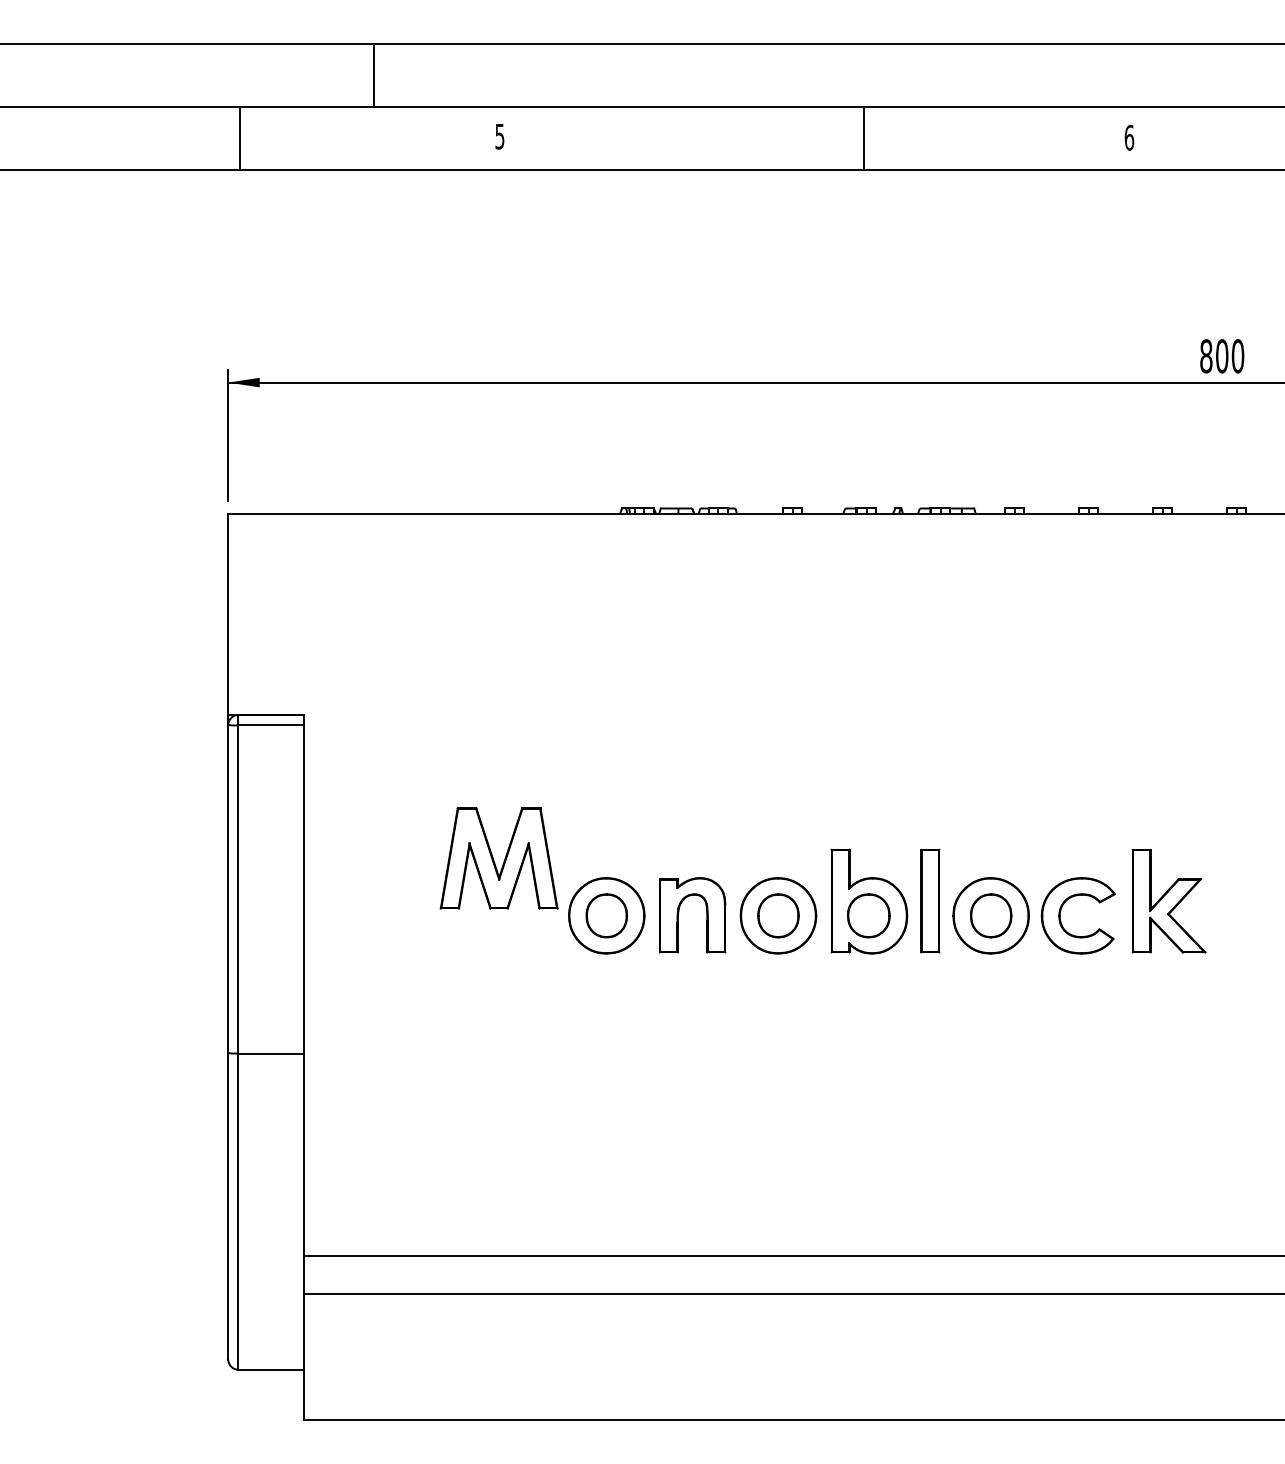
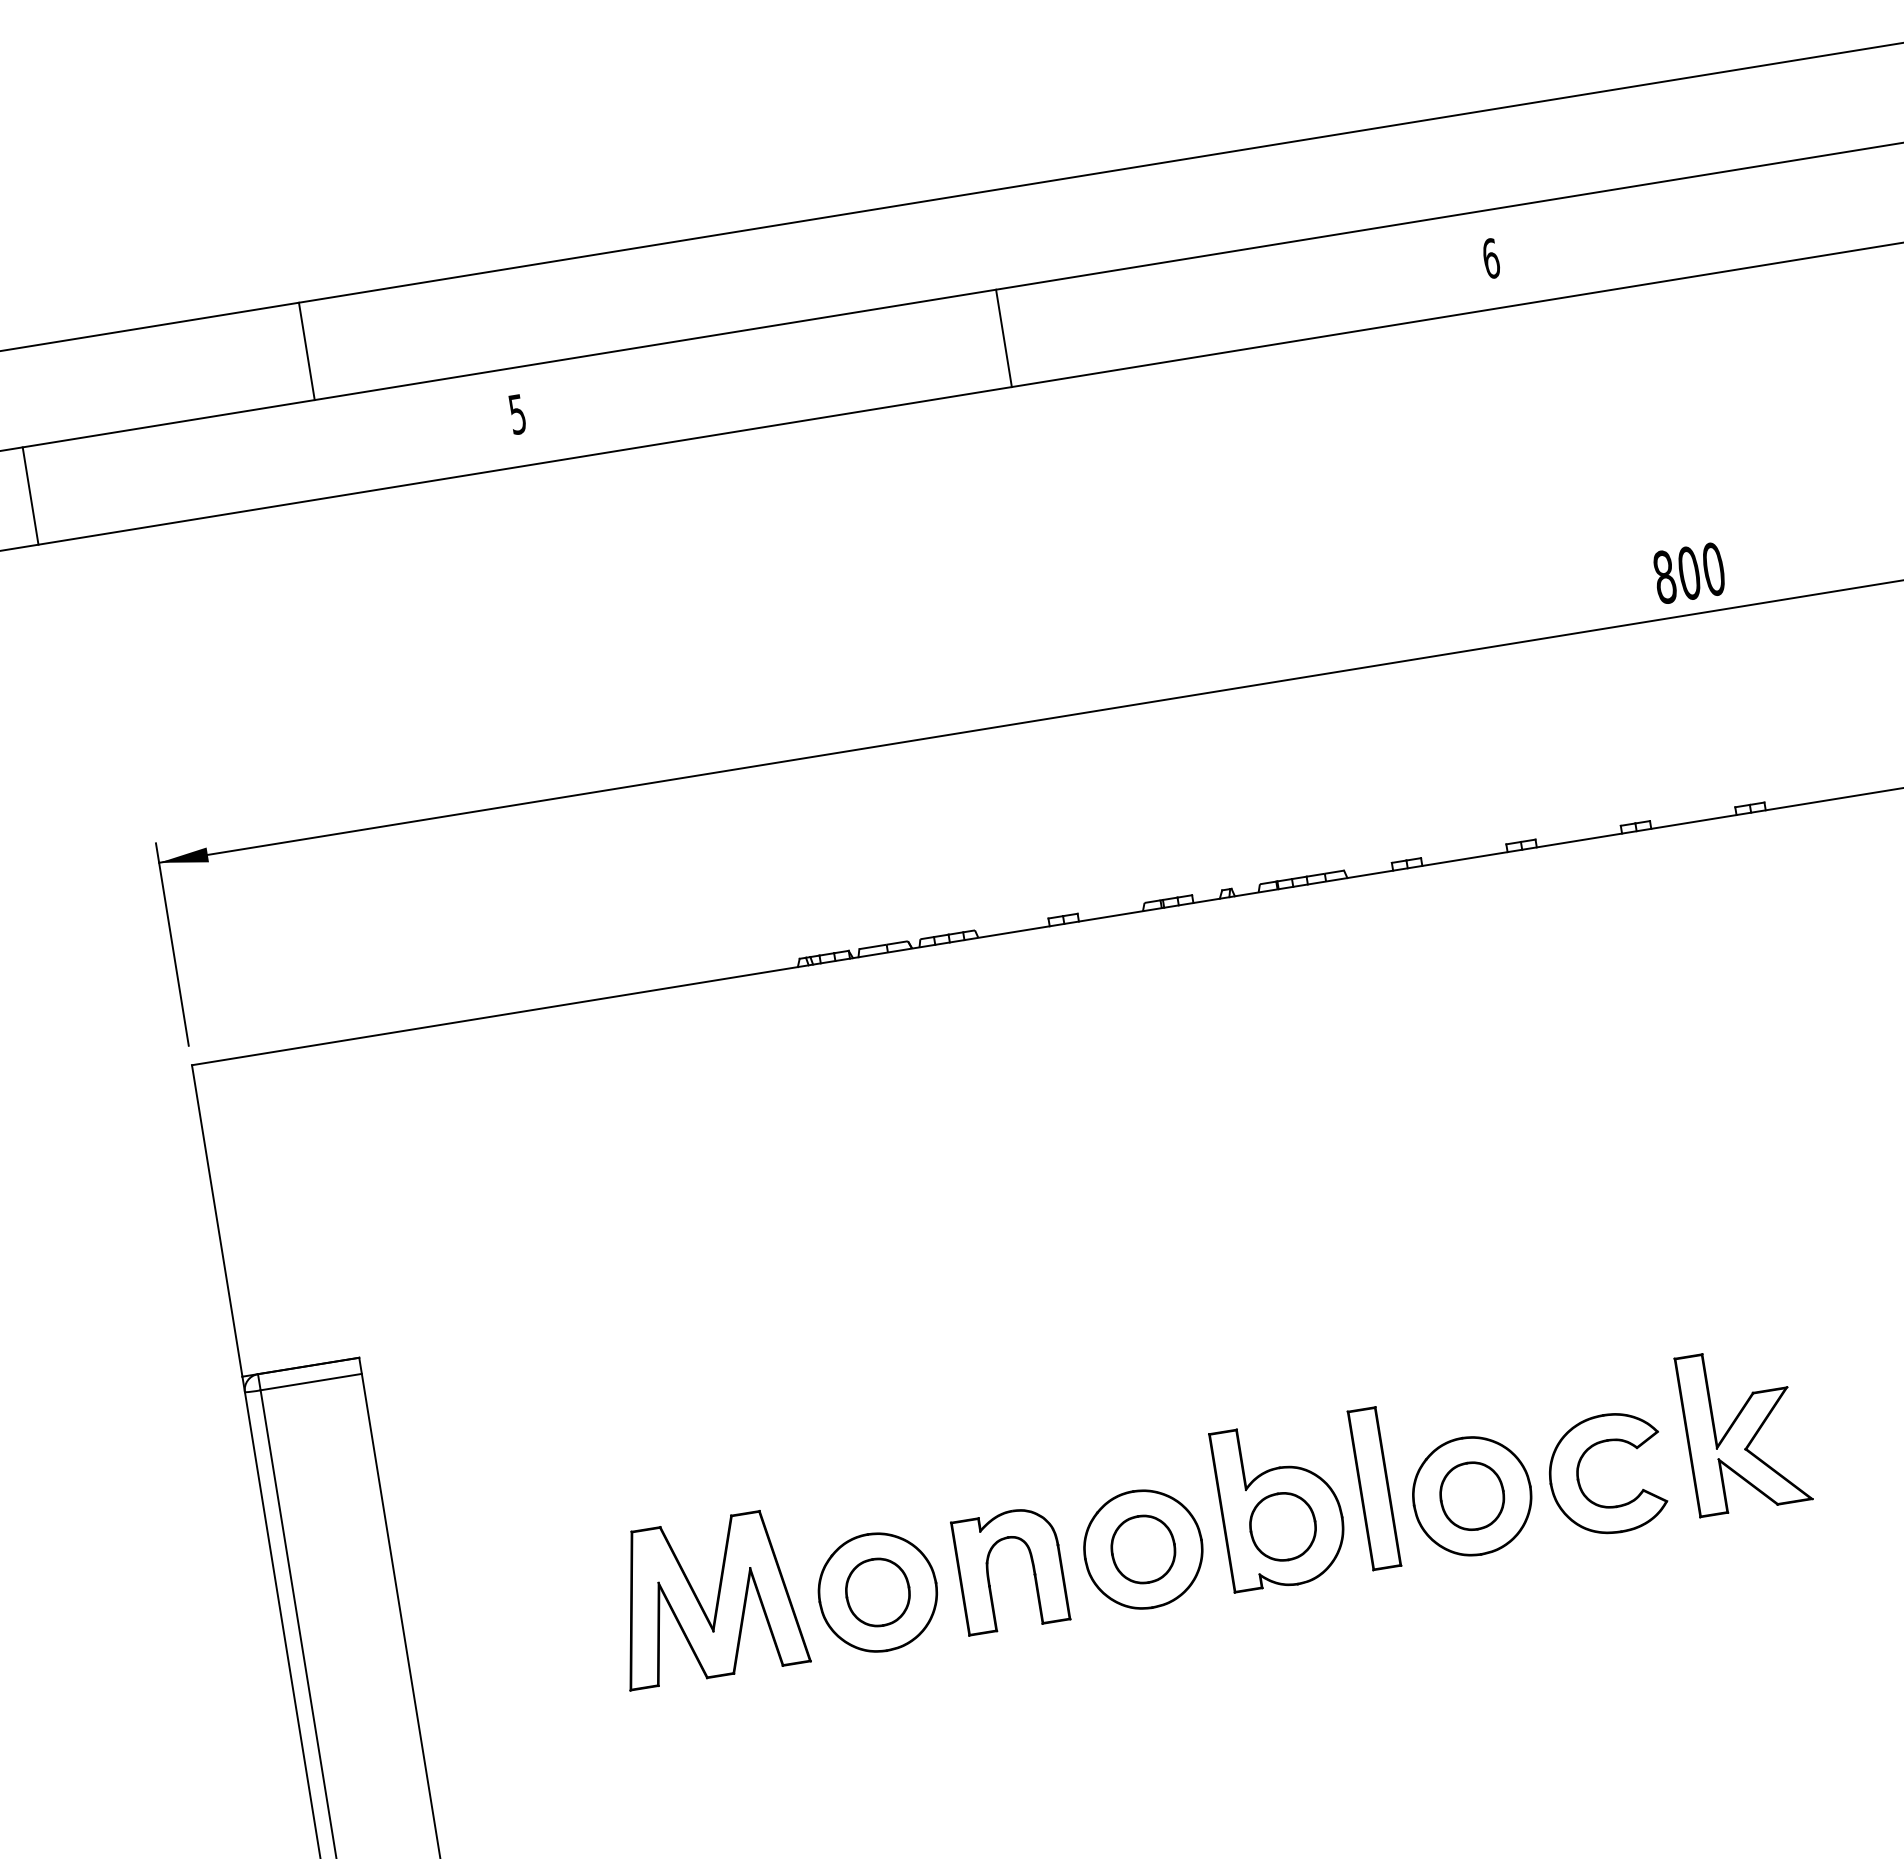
line: (239, 137) -> (30, 494), moved
line: (864, 137) -> (1004, 337), moved
part: (498, 858) -> (707, 1598), moved

